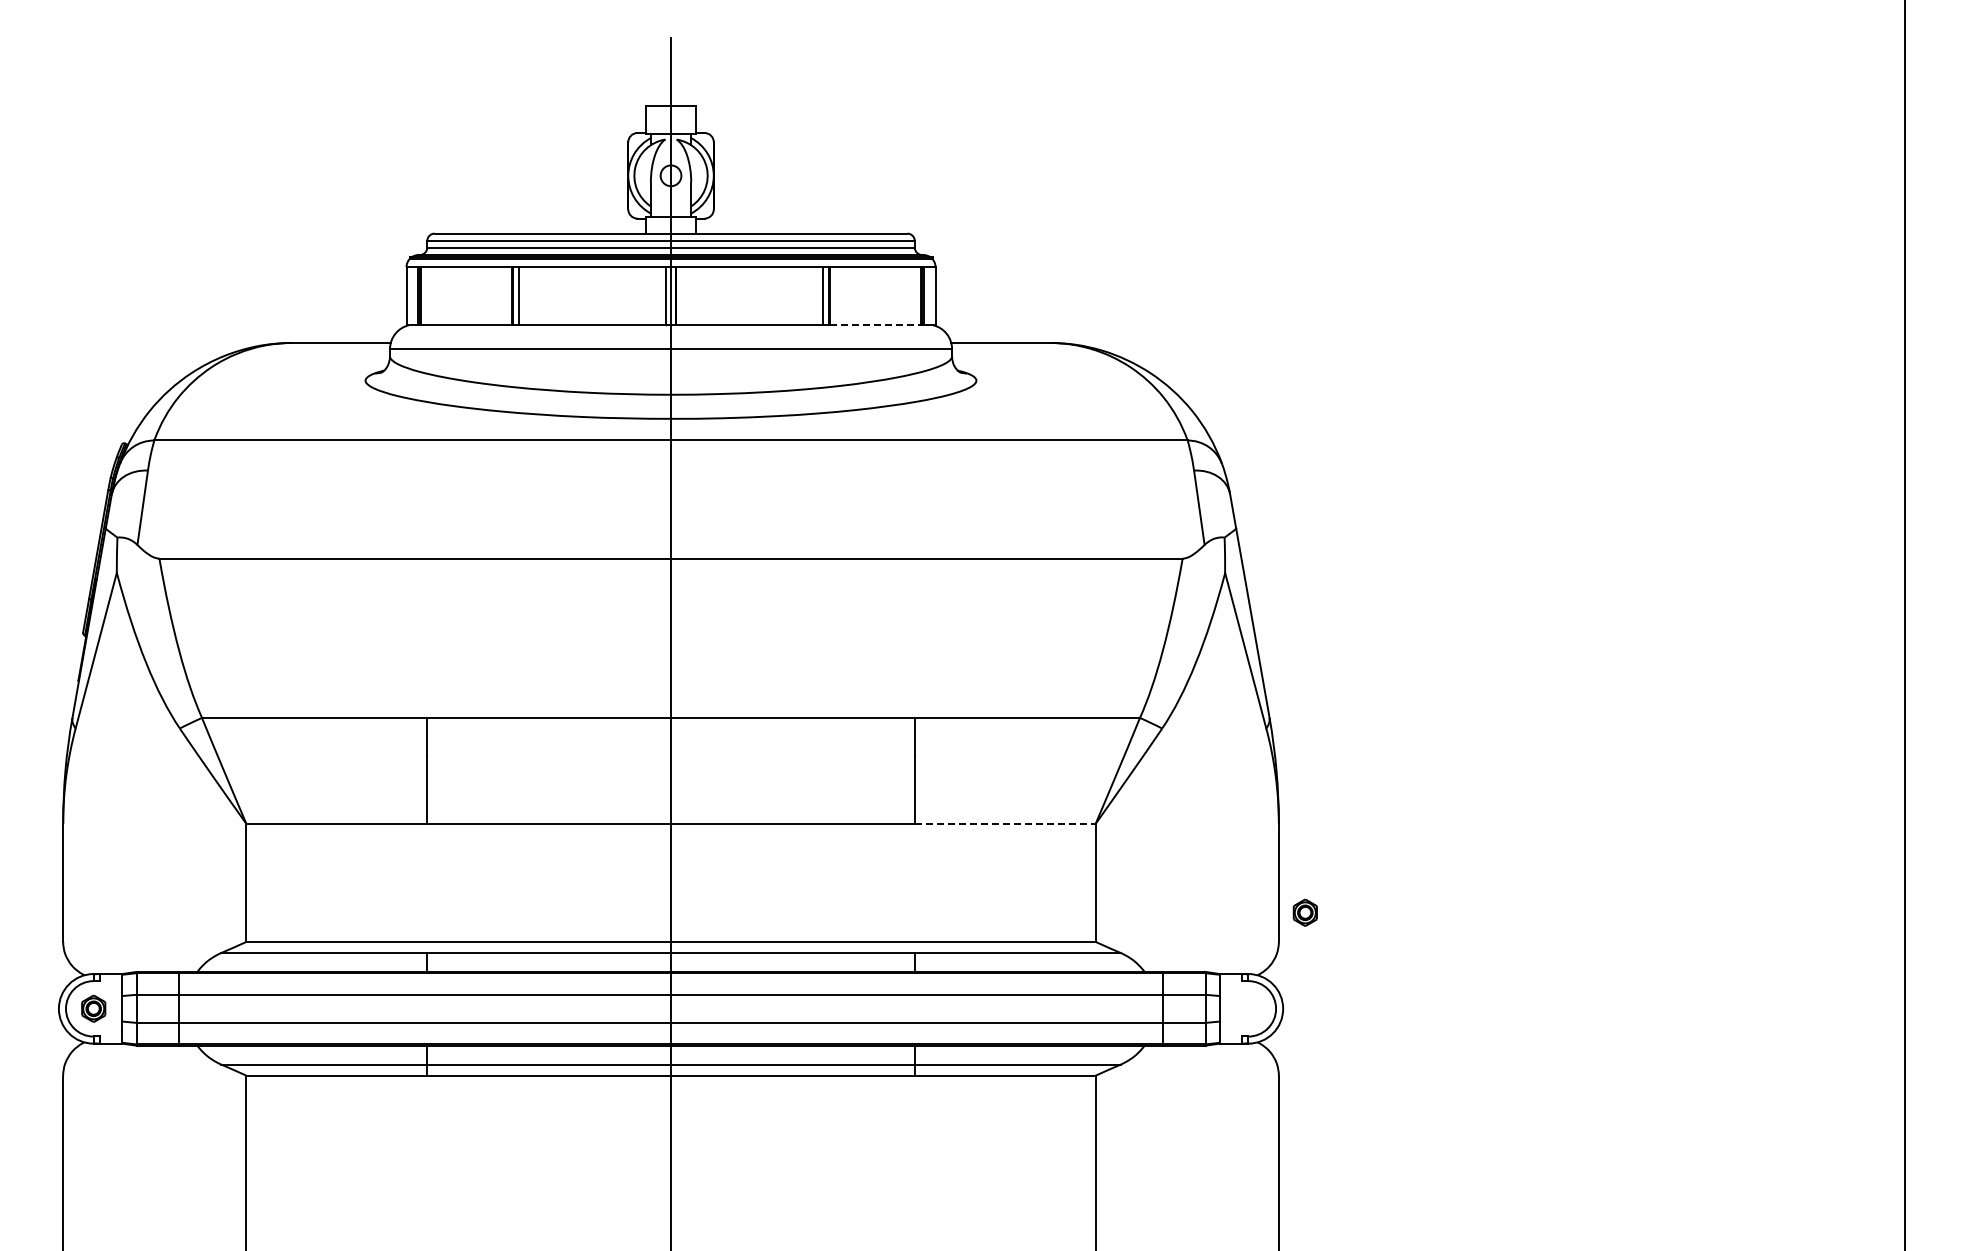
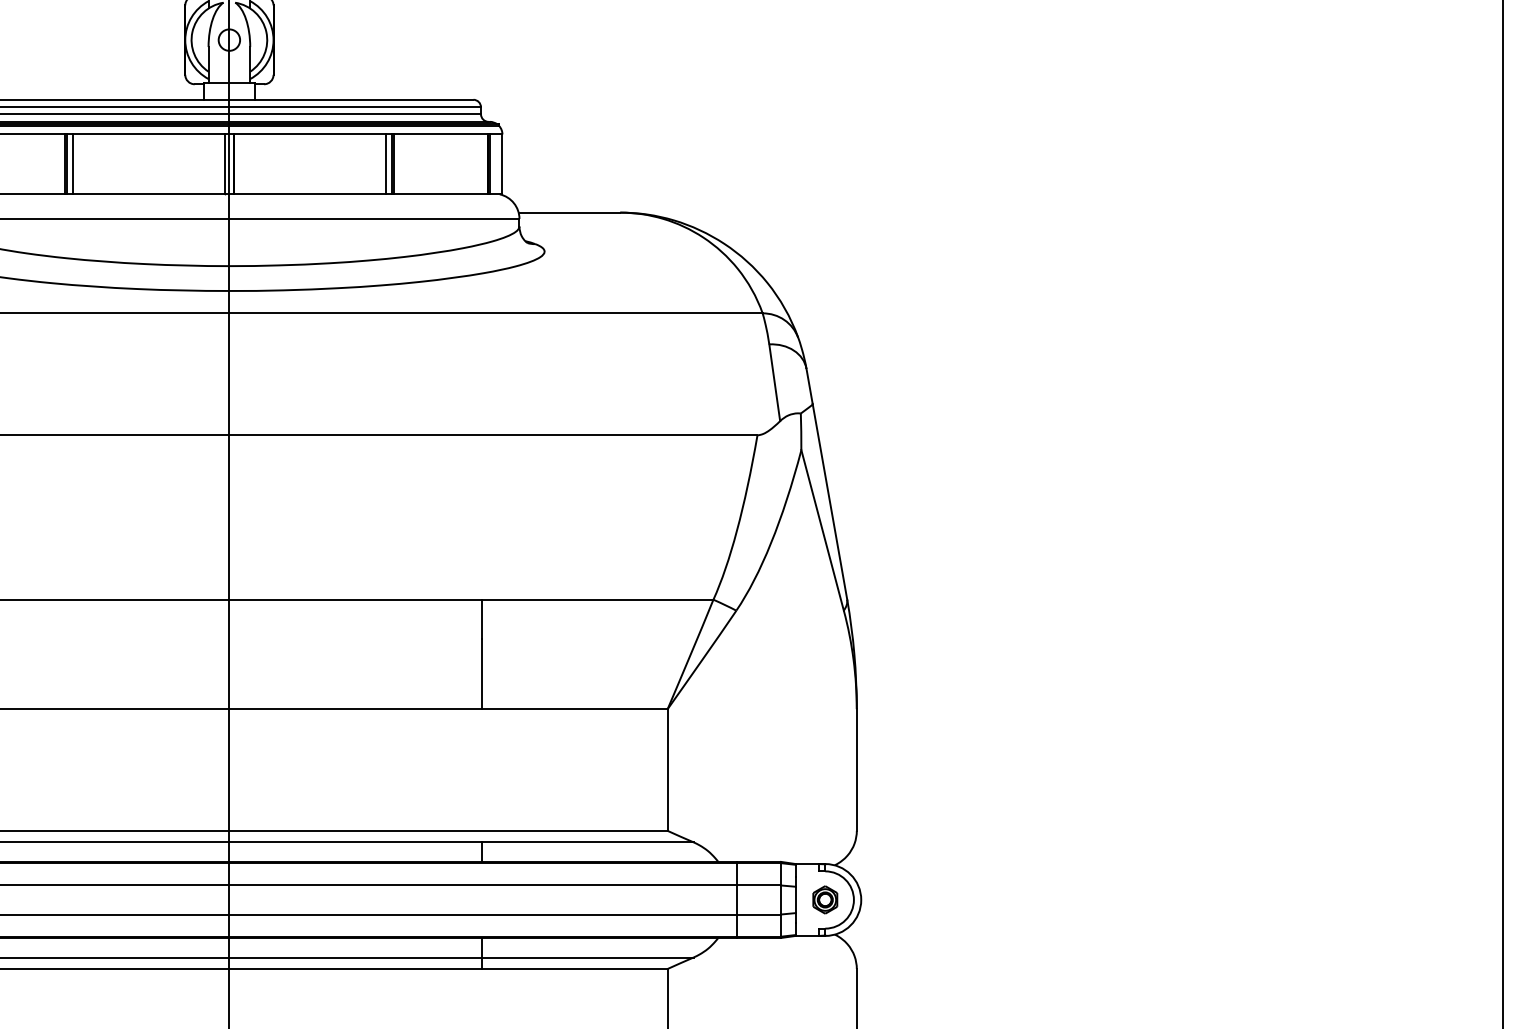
line: (876, 325) -> (441, 194), dashed -> solid
line: (1006, 824) -> (575, 709), dashed -> solid
part: (1304, 912) -> (824, 899), moved

